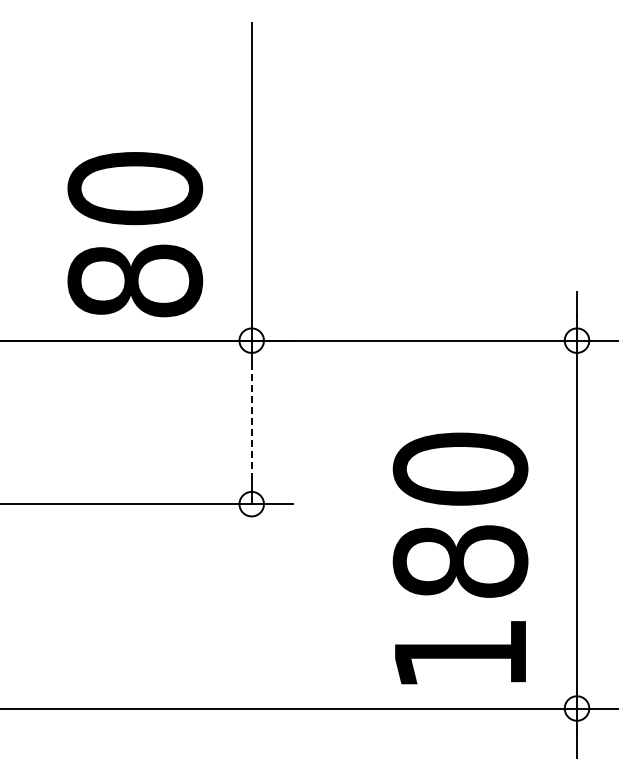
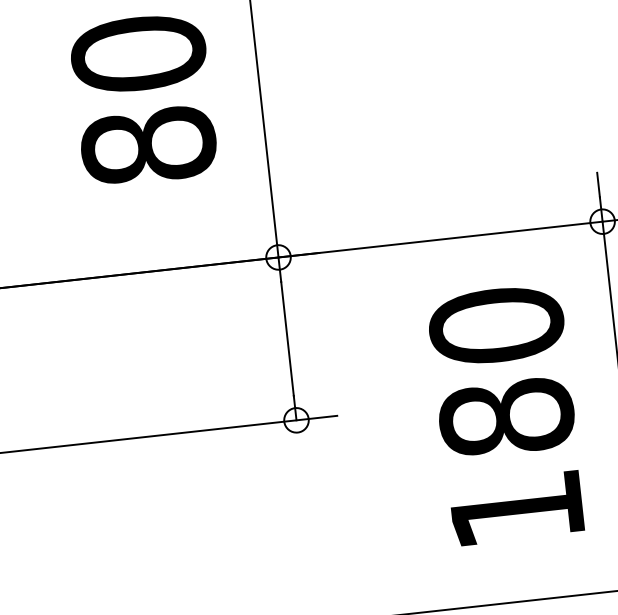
text: (135, 234) -> (143, 99), moved
line: (251, 421) -> (287, 338), dashed -> solid
text: (460, 558) -> (506, 414), moved

